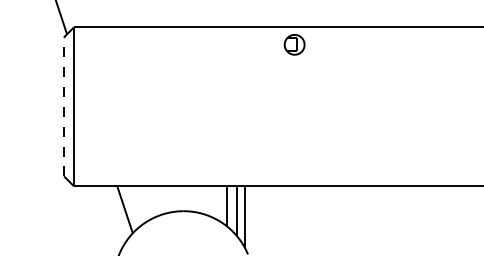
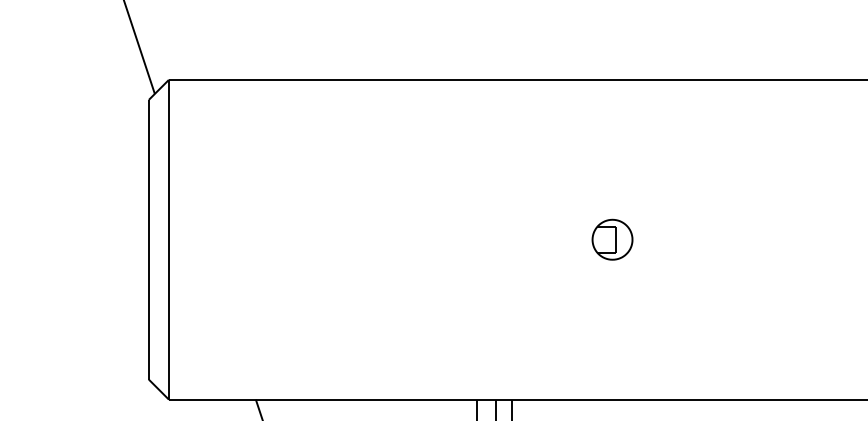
part: (294, 44) -> (612, 239), moved
line: (64, 106) -> (149, 239), dashed -> solid

